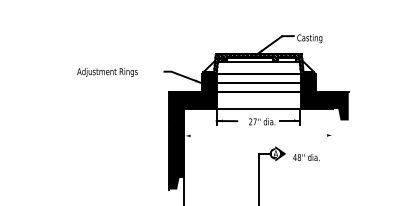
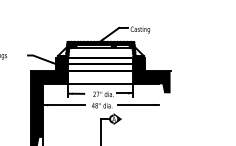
line: (211, 135) -> (64, 104), added
line: (306, 135) -> (137, 104), added
text: (306, 157) -> (102, 105), moved

